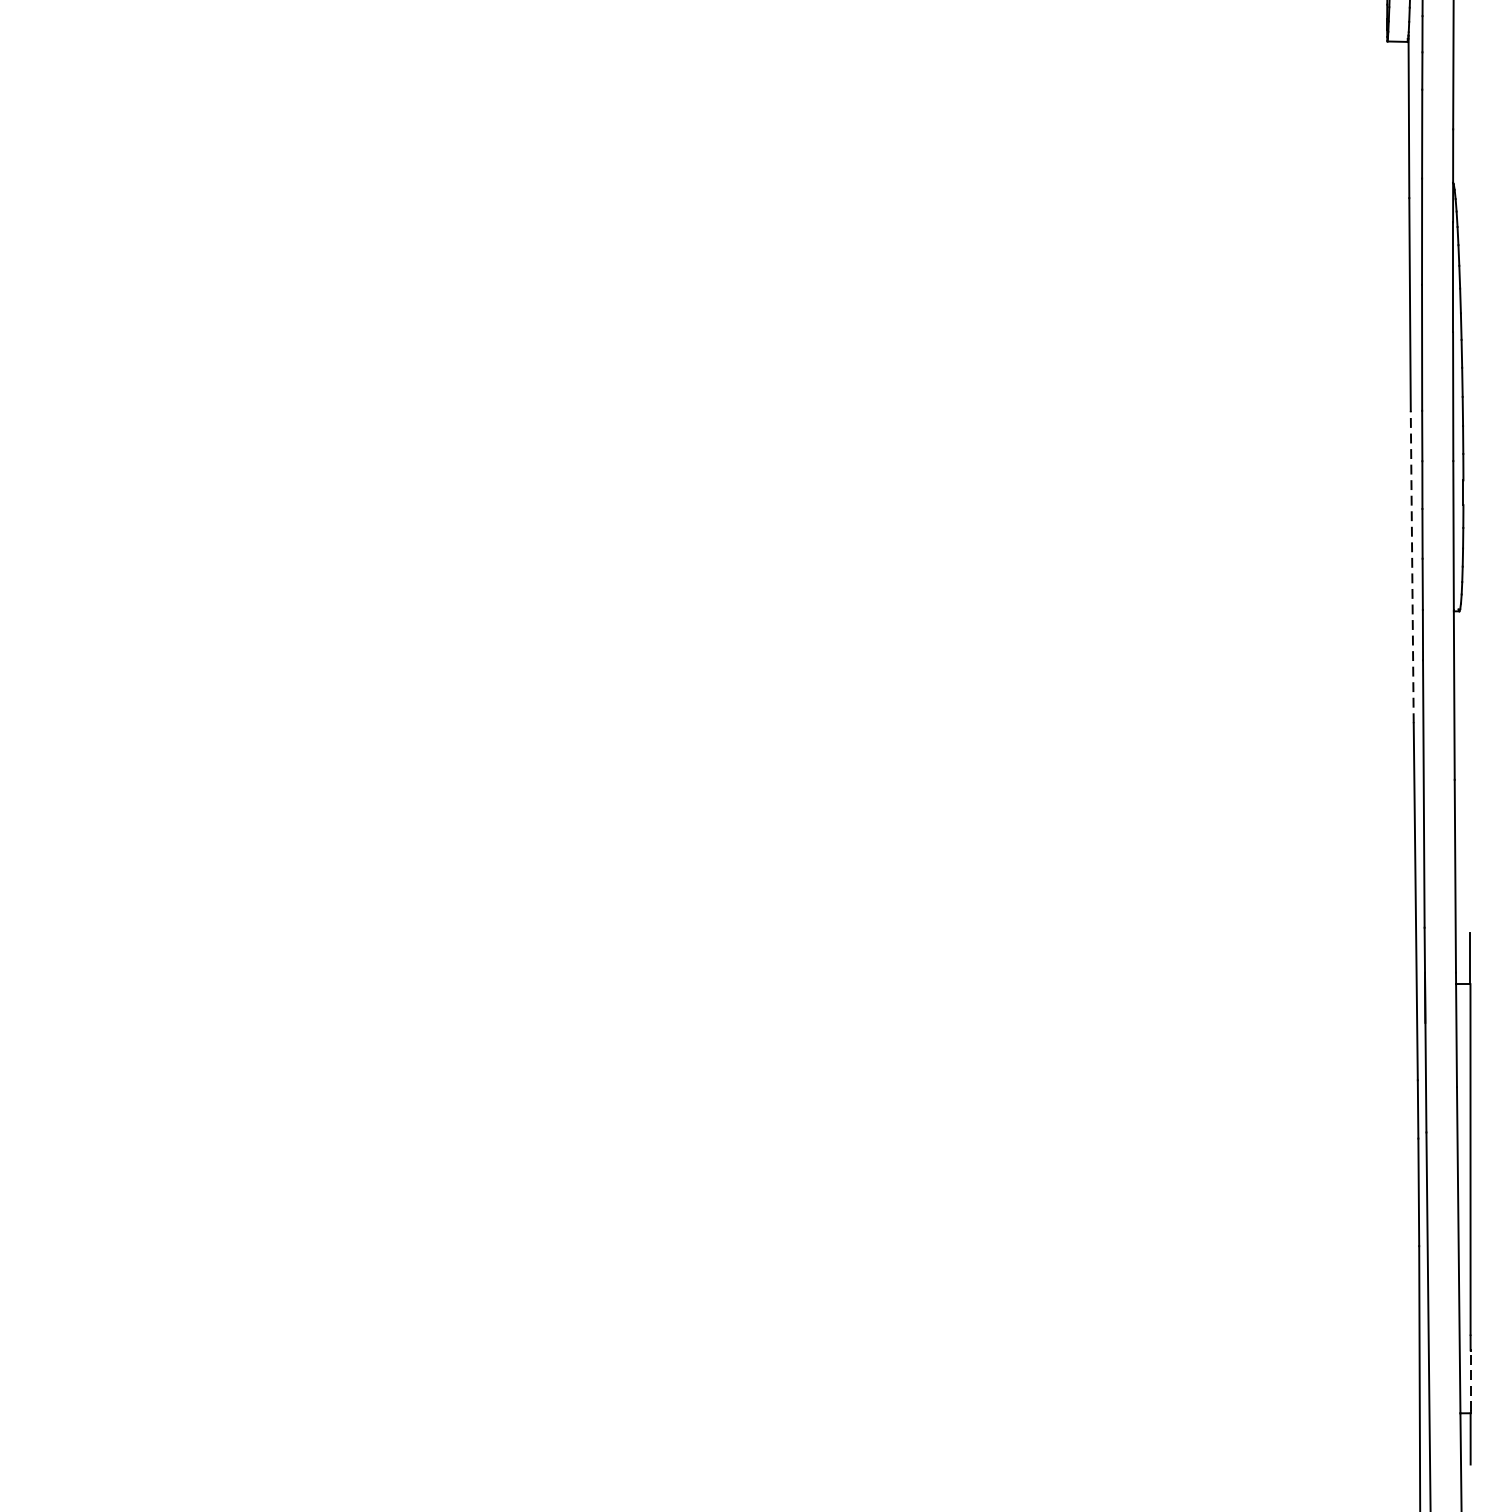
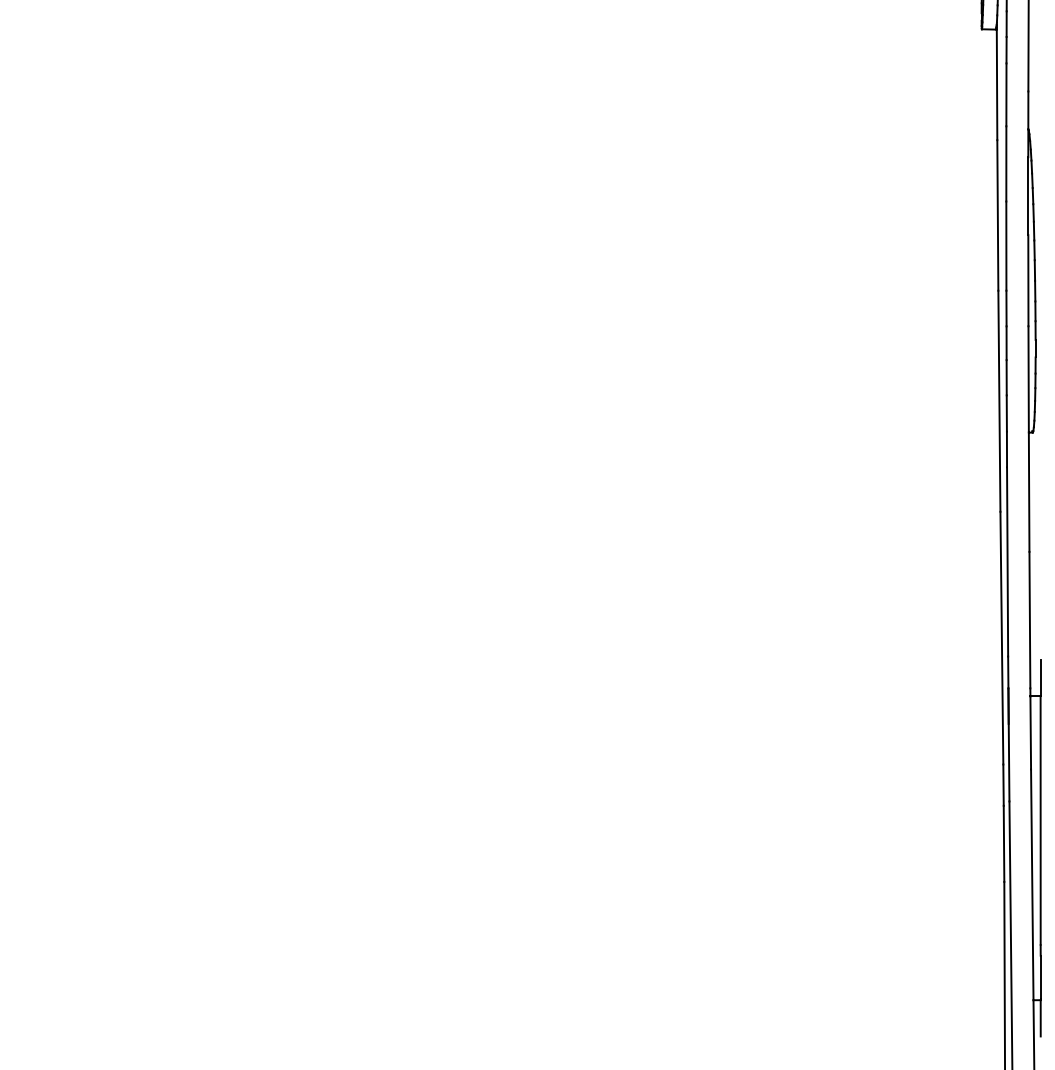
line: (1412, 567) -> (999, 401), dashed -> solid
line: (1470, 1379) -> (1040, 976), dashed -> solid

